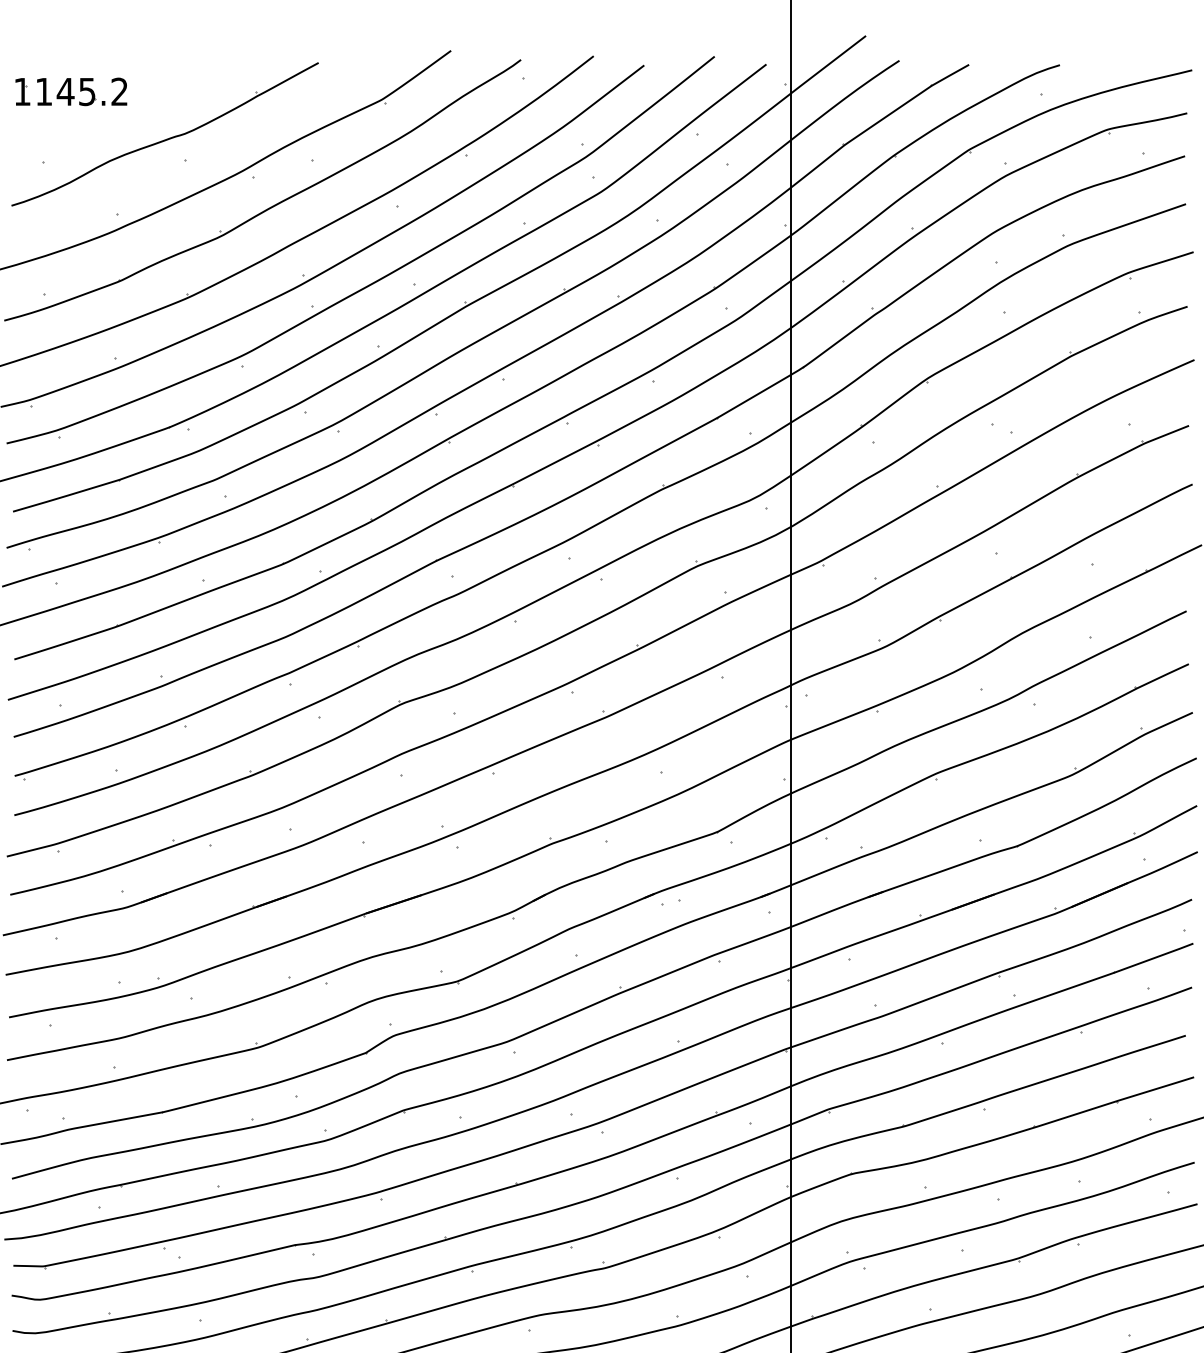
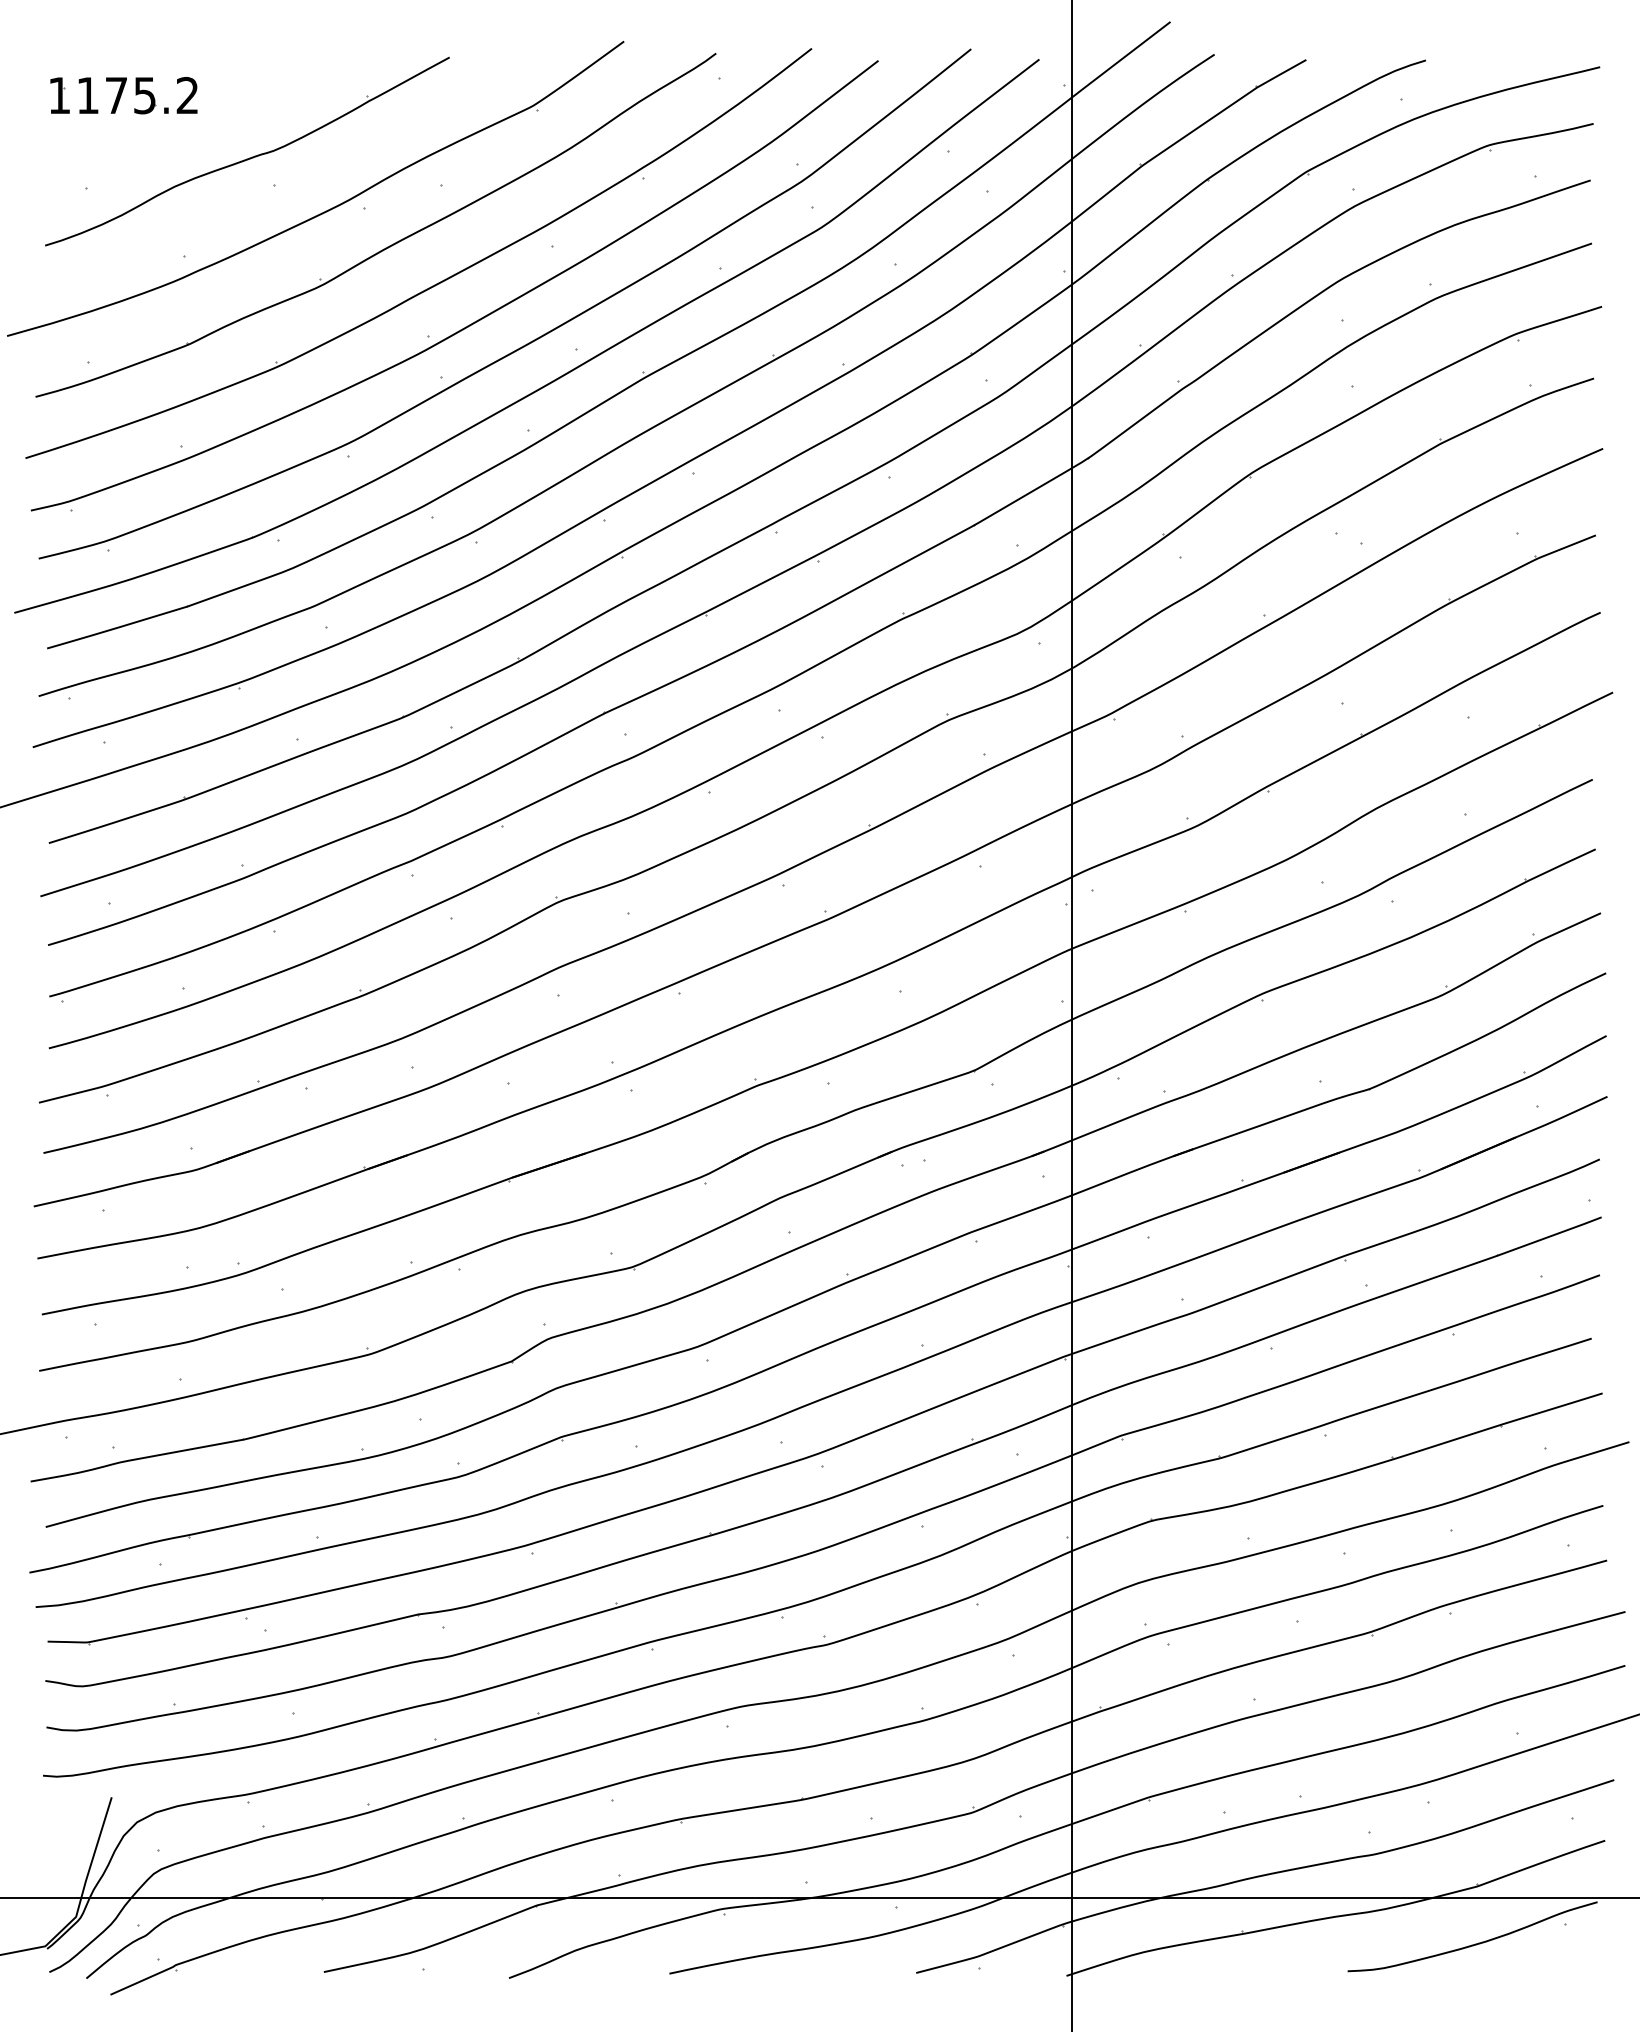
text: (65, 91) -> (116, 95), 1145.2 -> 1175.2

